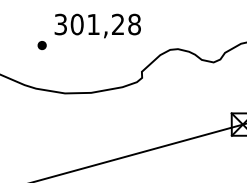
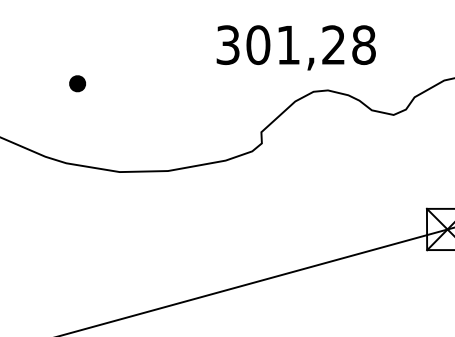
text: (97, 25) -> (295, 46), moved

